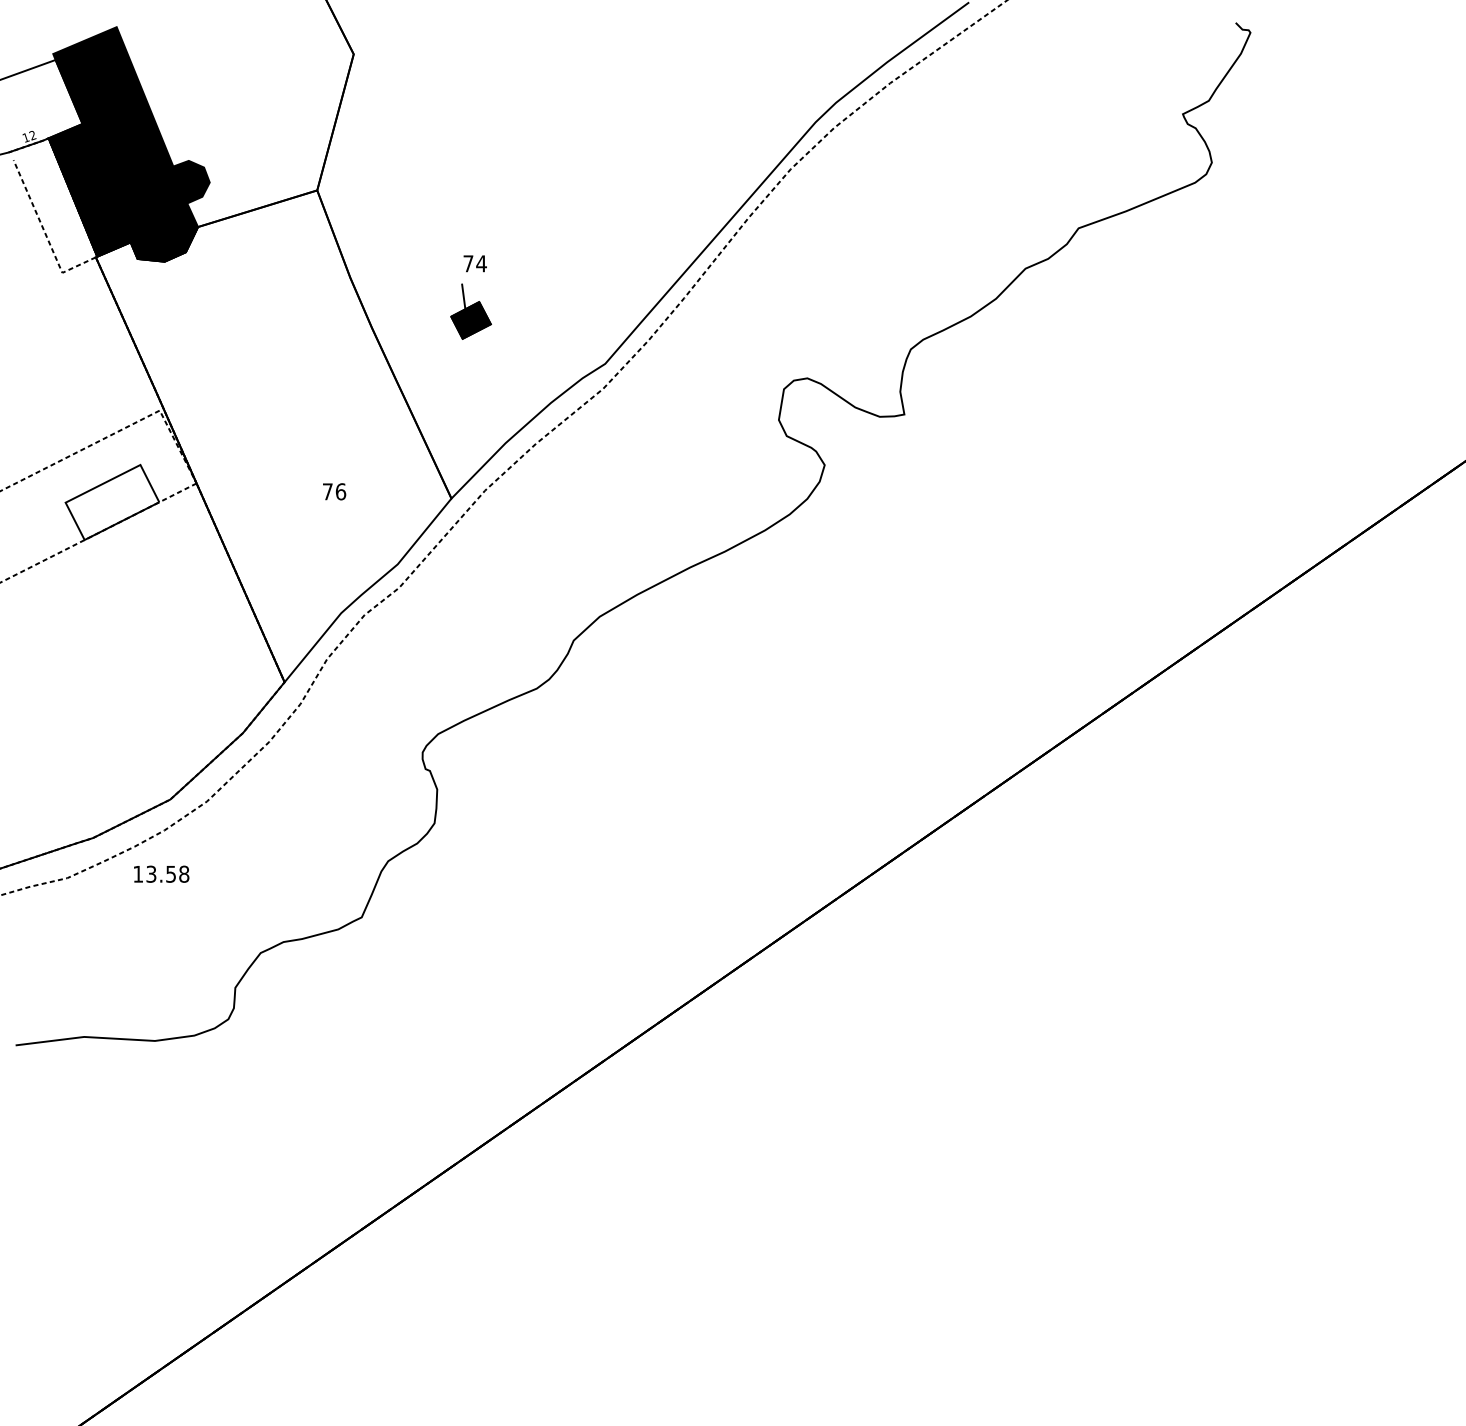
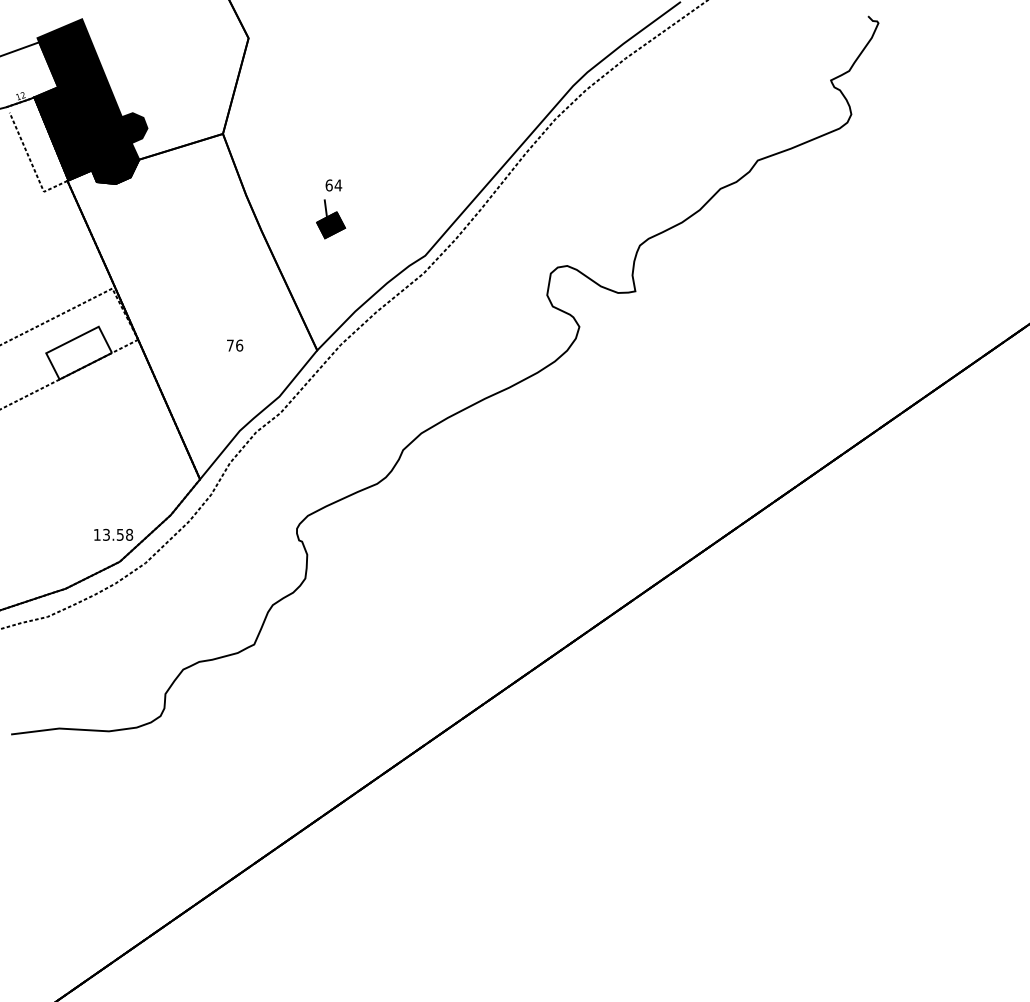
text: (468, 263) -> (329, 185), 74 -> 64
text: (161, 873) -> (113, 534), moved

